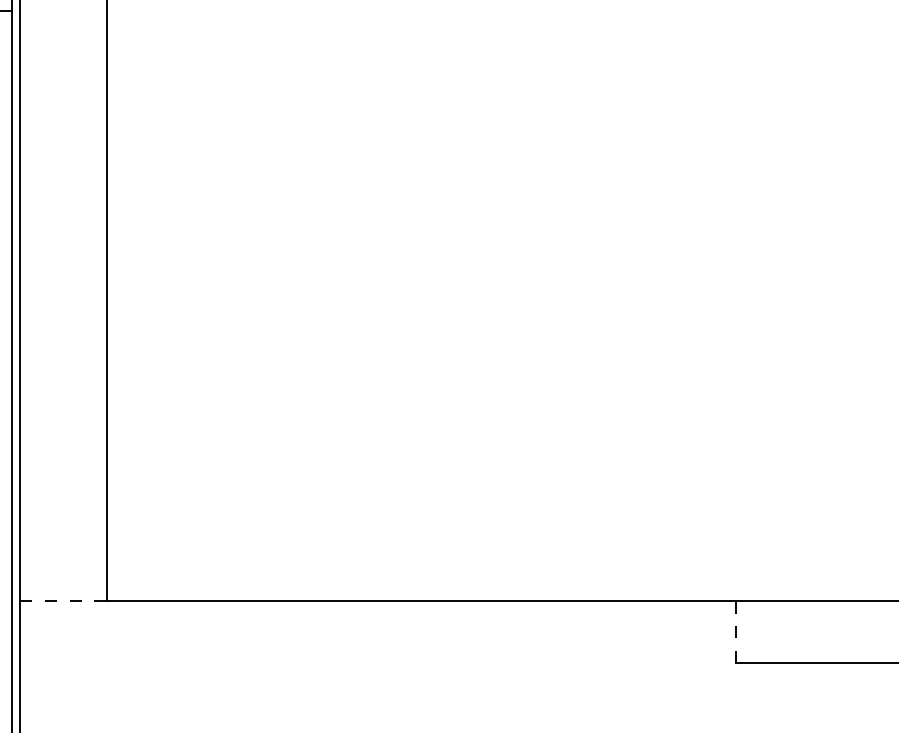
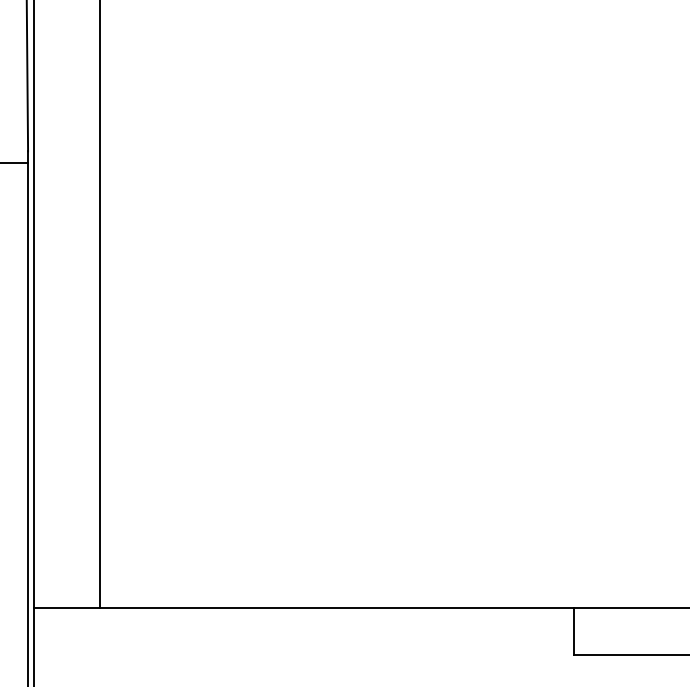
line: (63, 601) -> (67, 608), dashed -> solid
line: (736, 632) -> (574, 631), dashed -> solid

